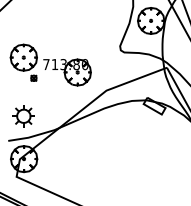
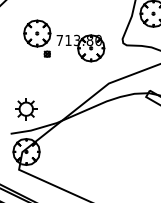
part: (50, 64) -> (63, 40), moved

